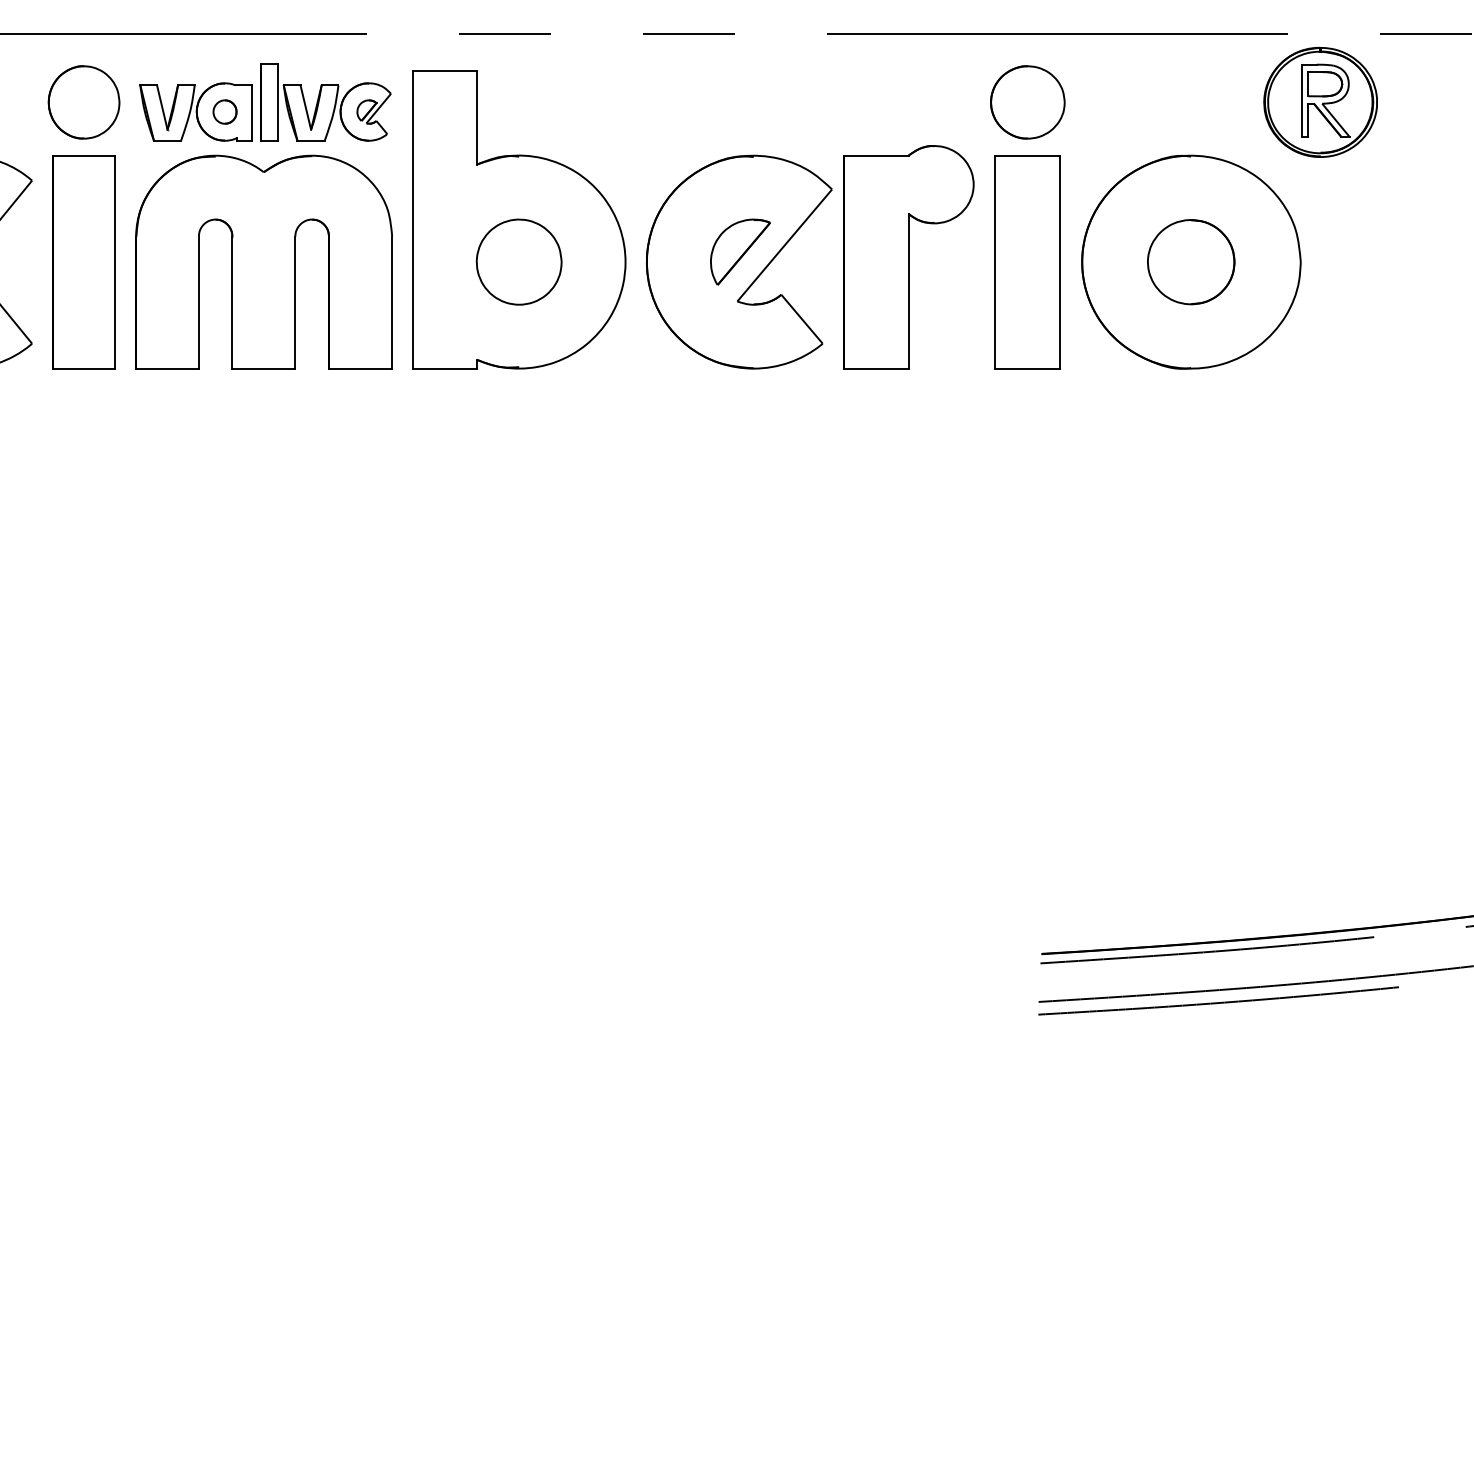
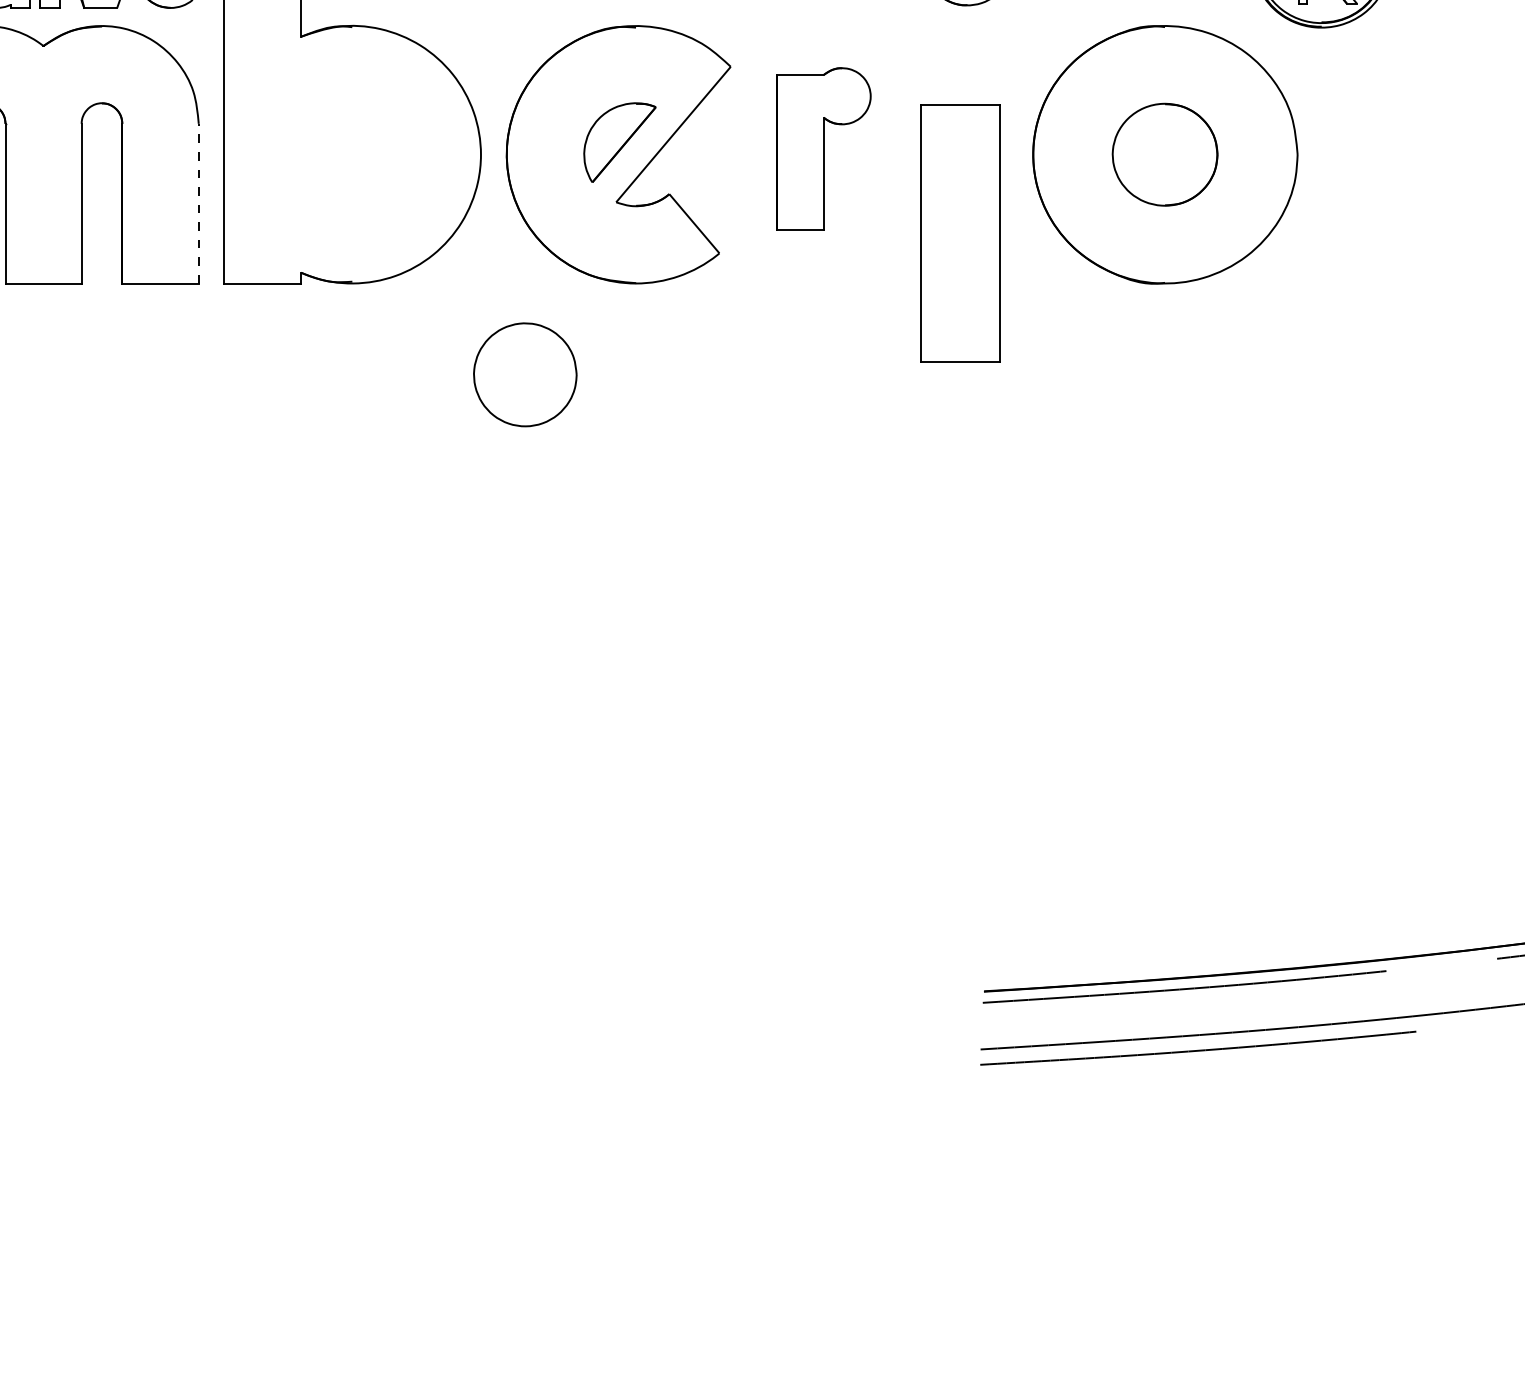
part: (908, 257) -> (823, 149), size x0.6
part: (518, 261) -> (524, 374), moved
part: (1027, 262) -> (959, 233), moved
line: (392, 302) -> (199, 203), solid -> dashed

